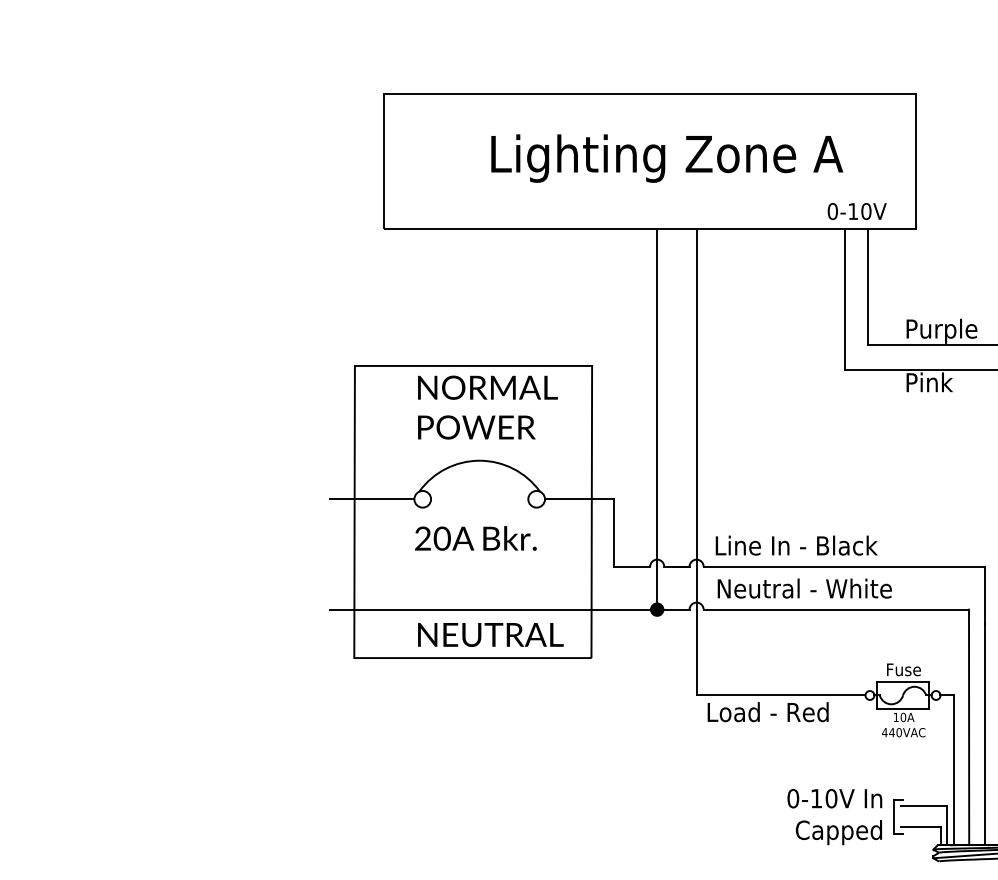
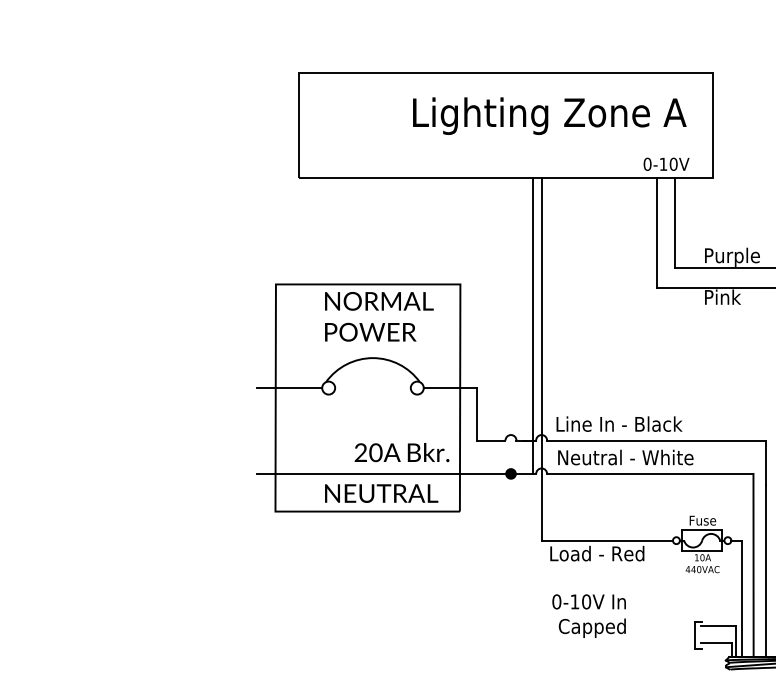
text: (666, 157) -> (549, 115), moved
line: (657, 418) -> (533, 325), moved
text: (475, 538) -> (401, 452), moved
text: (834, 816) -> (588, 615), moved

